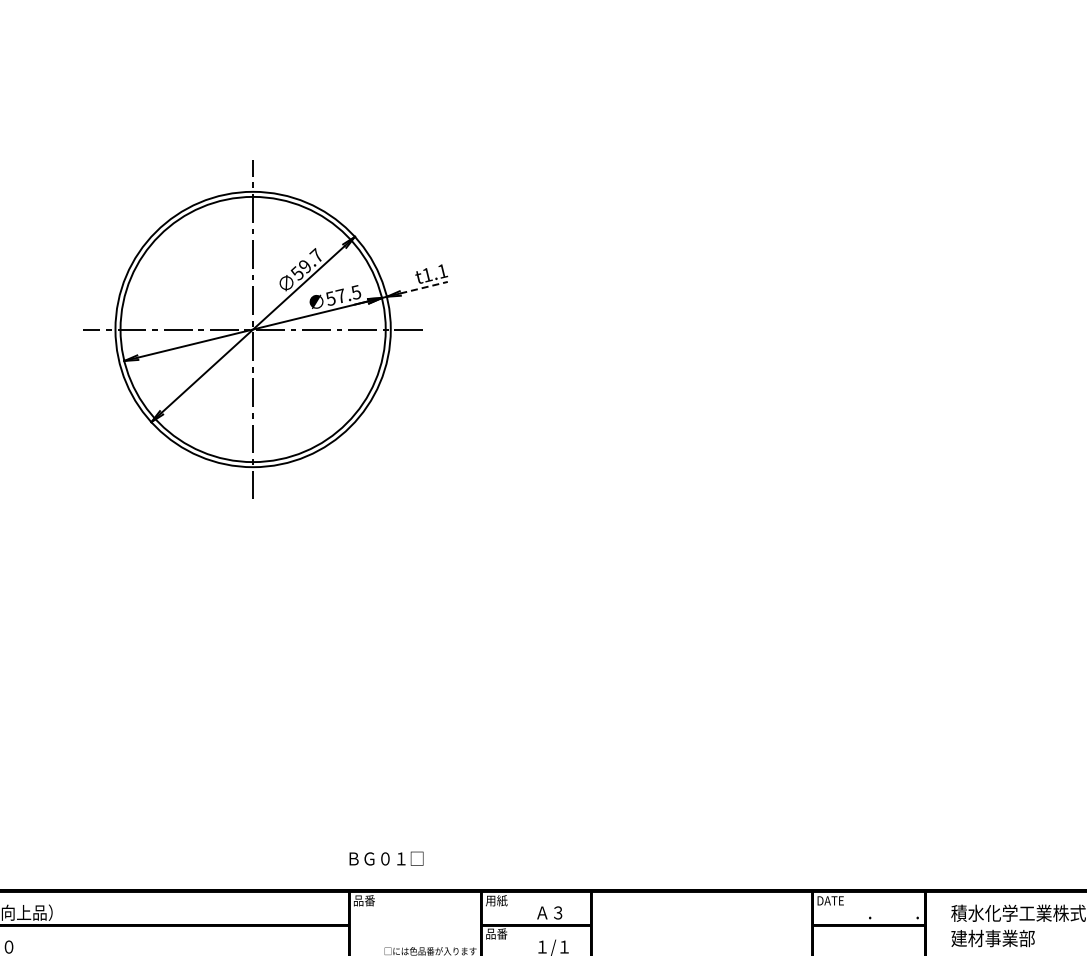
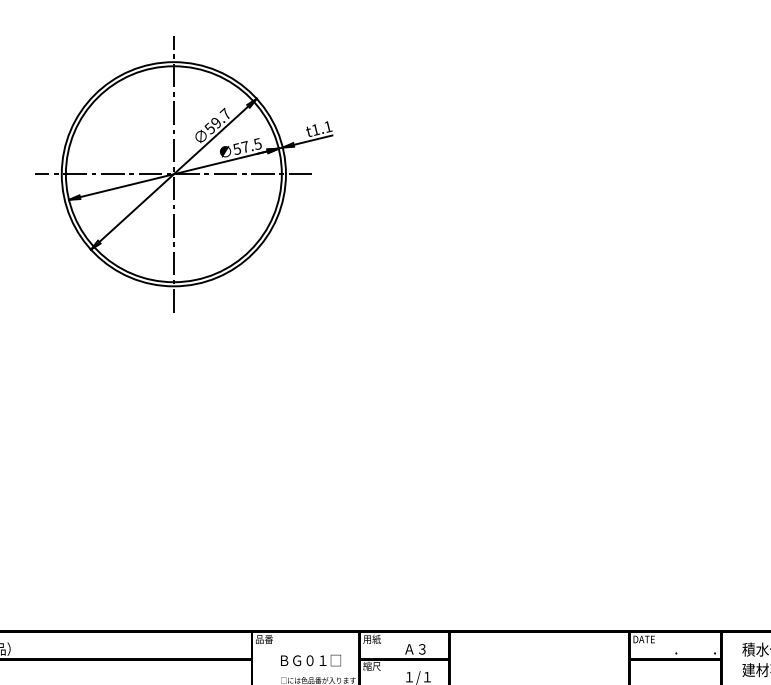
line: (424, 287) -> (313, 140), dashed -> solid
text: (386, 858) -> (310, 660), moved
text: (496, 933) -> (372, 666), 品番 -> 縮尺

